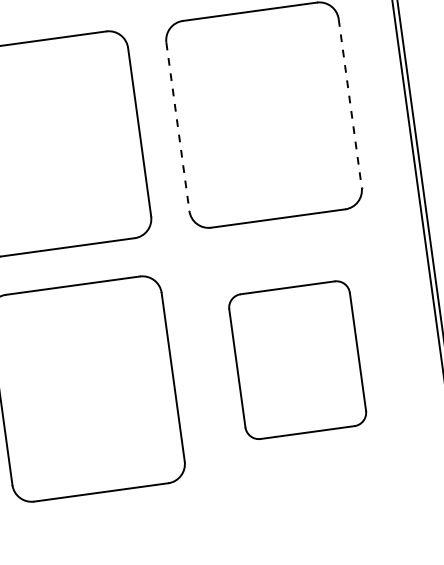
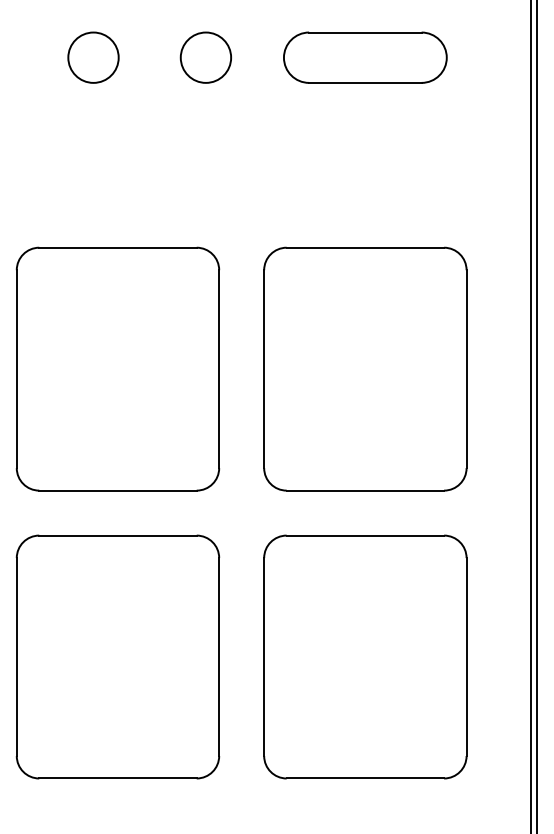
line: (350, 103) -> (466, 369), dashed -> solid
line: (178, 127) -> (264, 369), dashed -> solid
part: (297, 359) -> (365, 656), size x1.43

